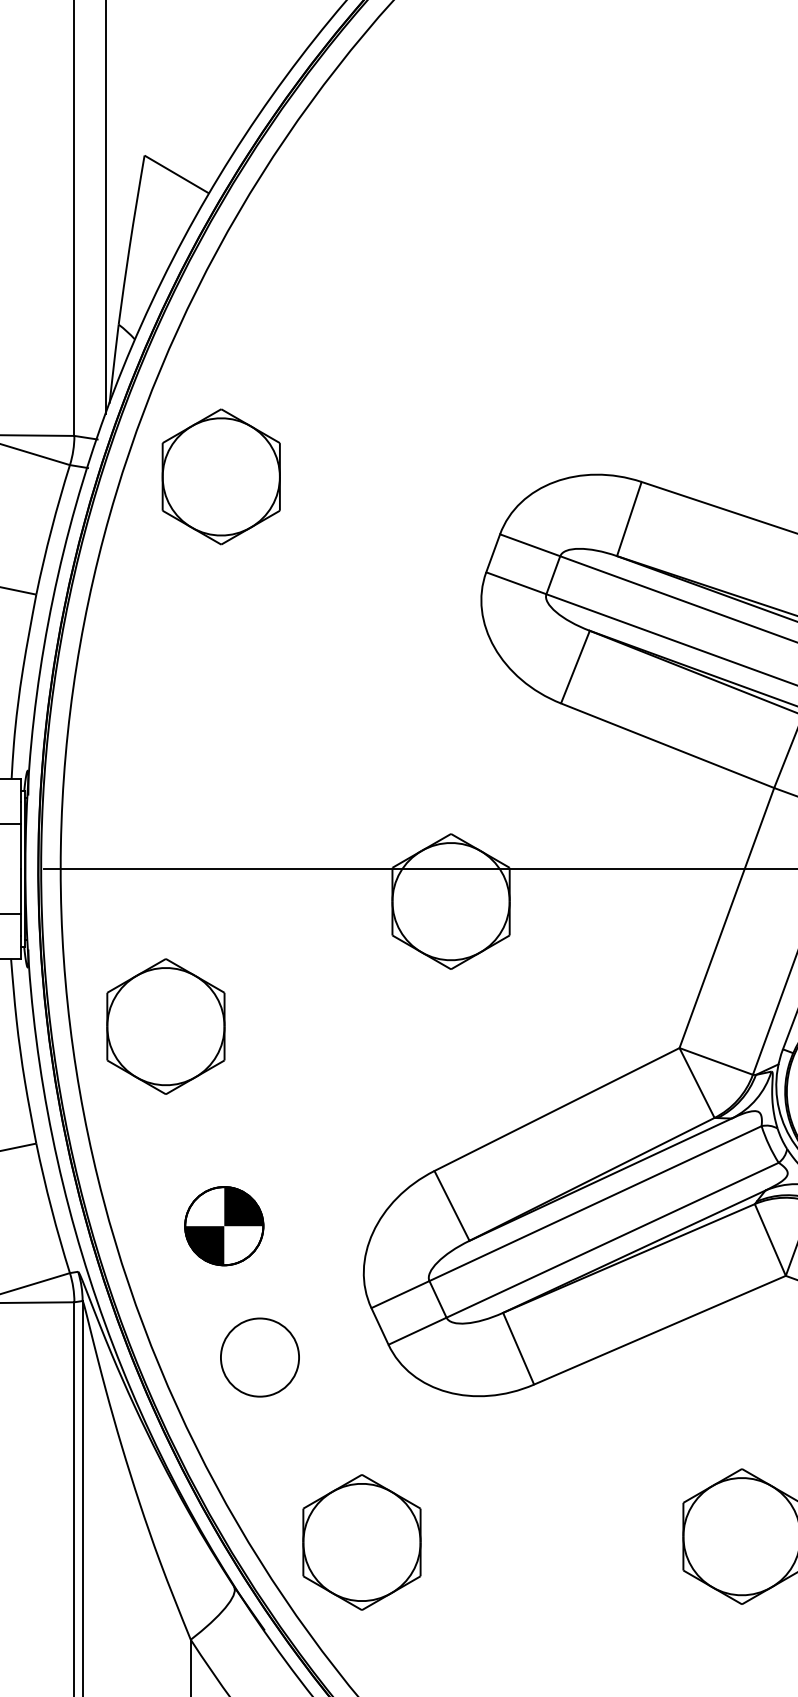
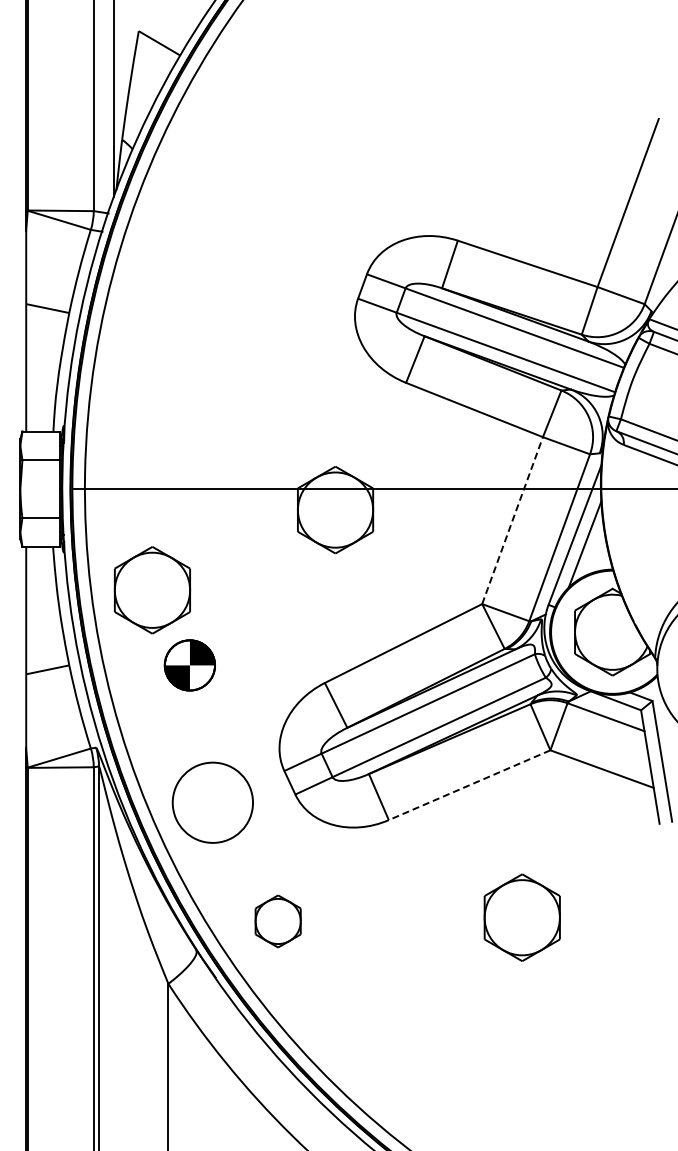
part: (220, 476) -> (187, 237), removed
line: (726, 917) -> (512, 520), solid -> dashed
part: (223, 1226) -> (189, 665), moved
line: (659, 1330) -> (469, 785), solid -> dashed
circle: (259, 1357) -> (212, 802), size x1.6
part: (360, 1542) -> (277, 921), size x0.6

